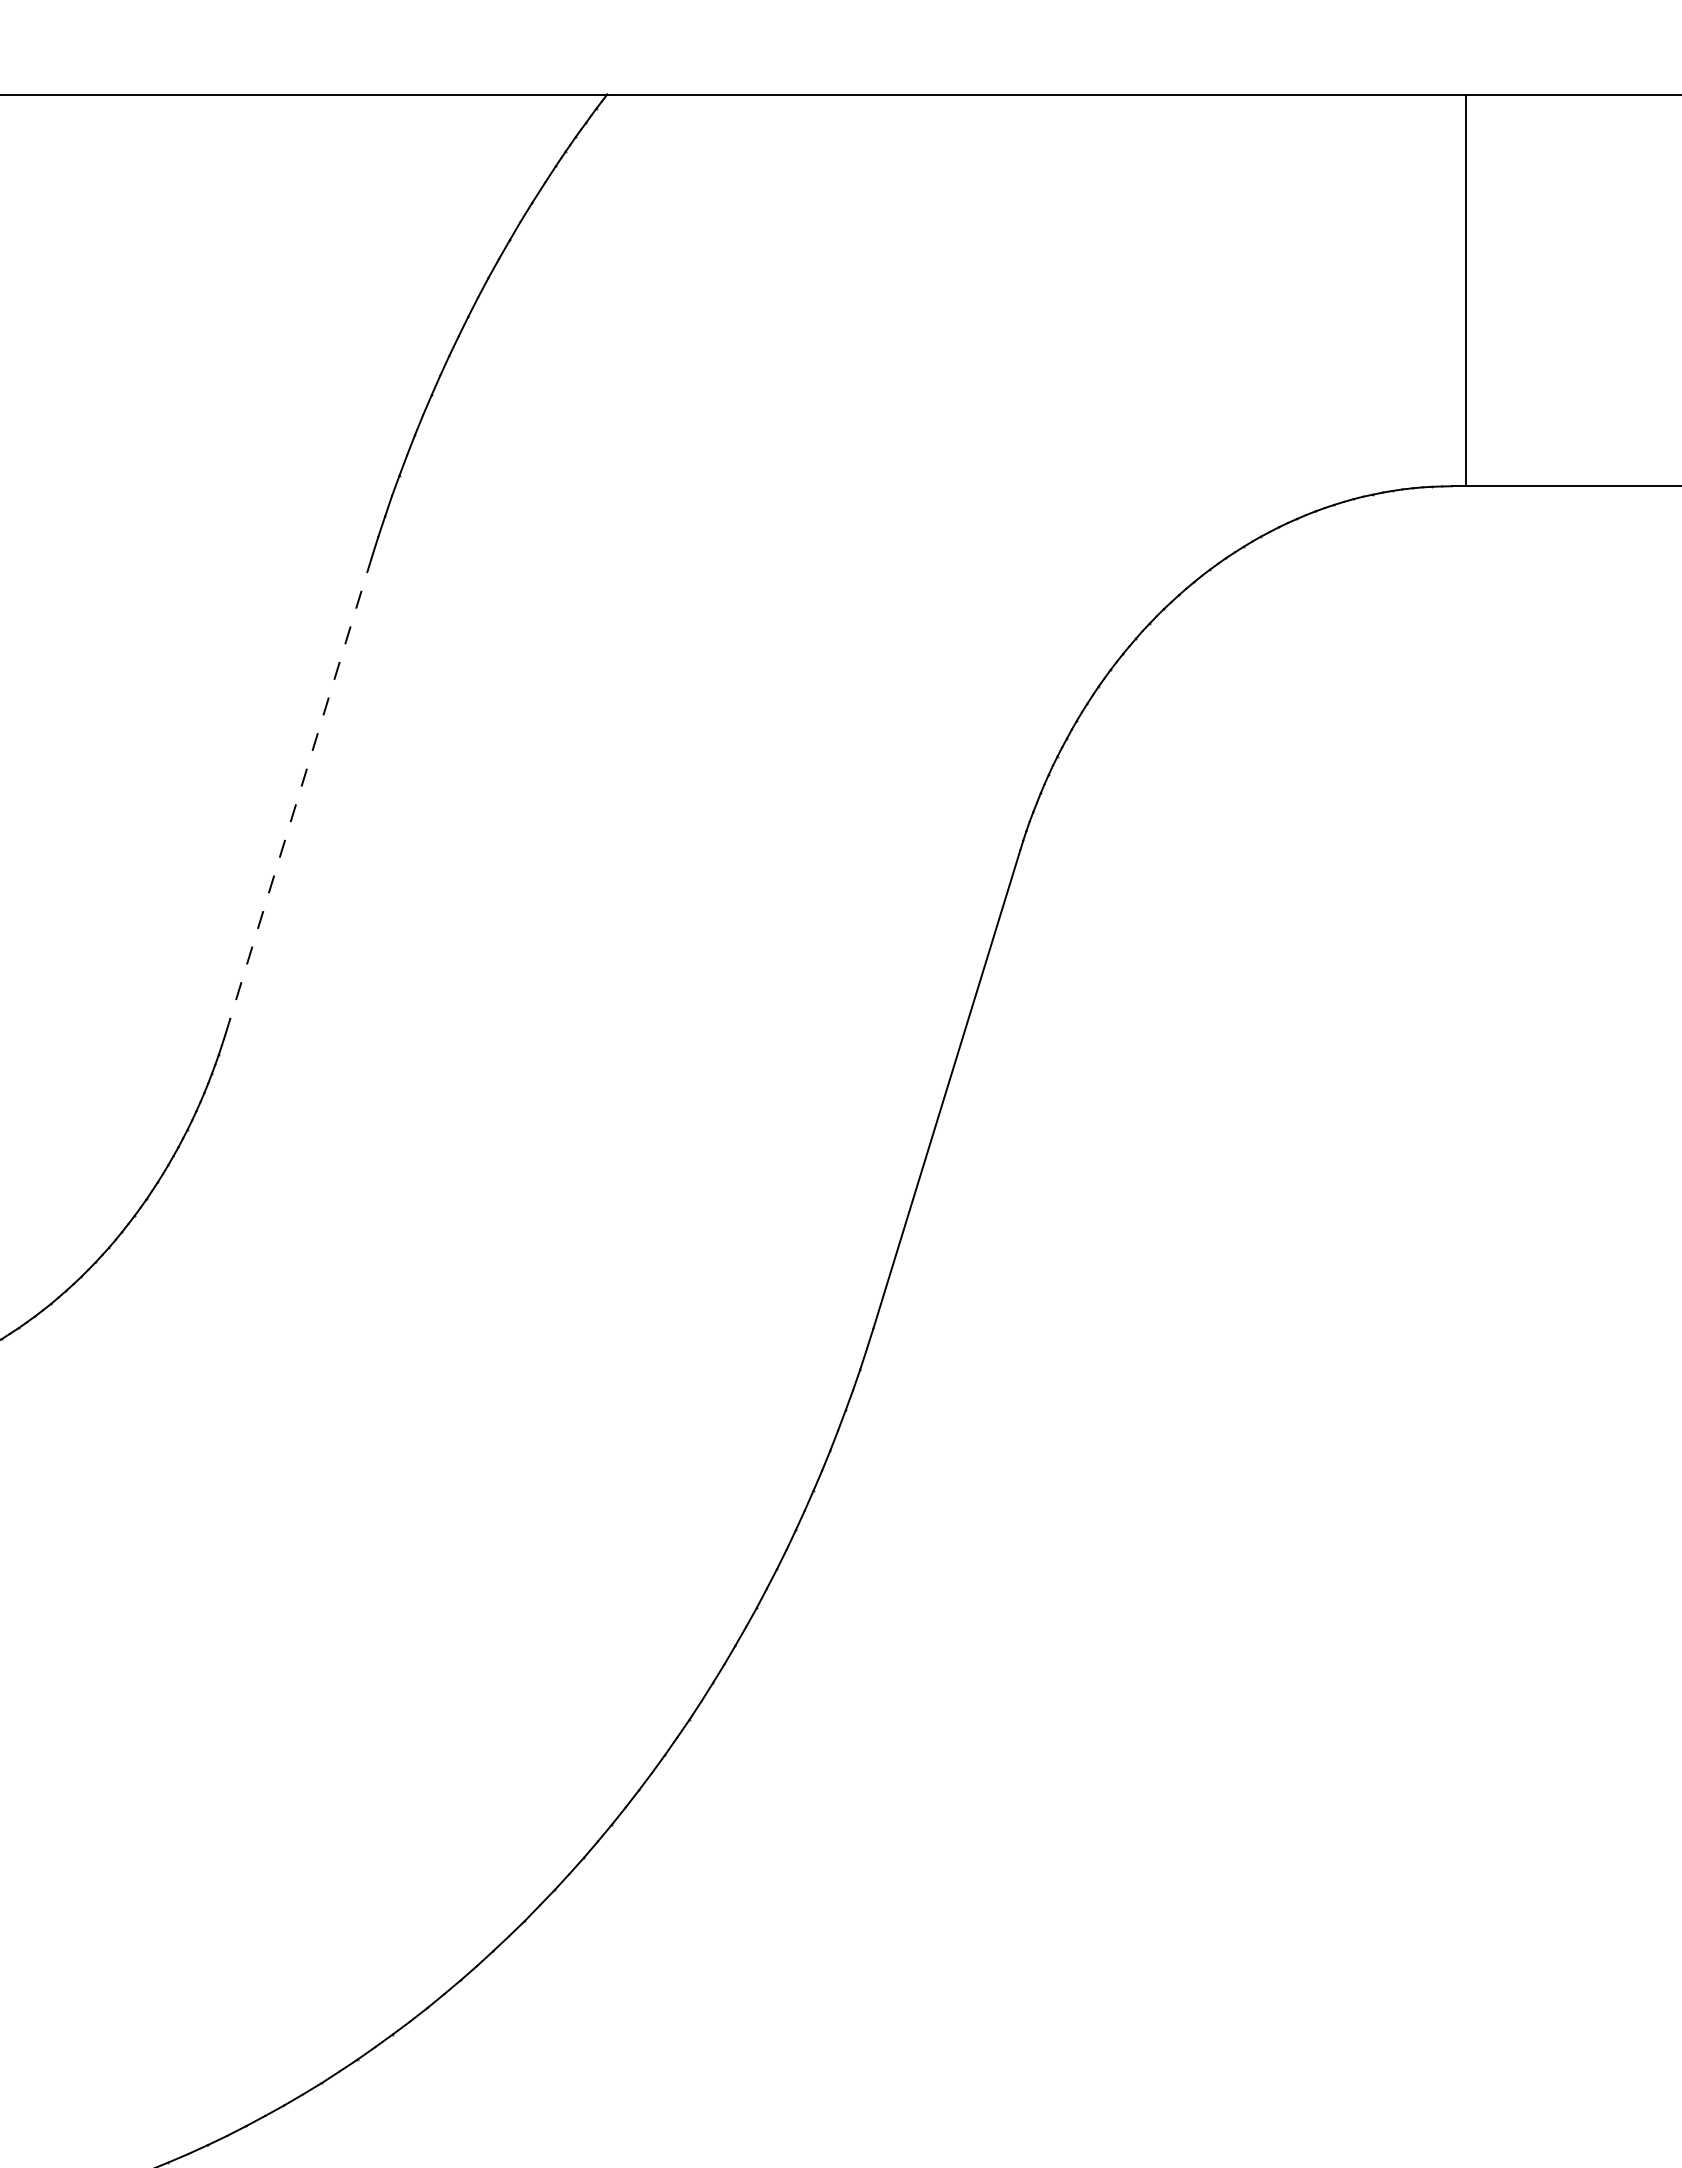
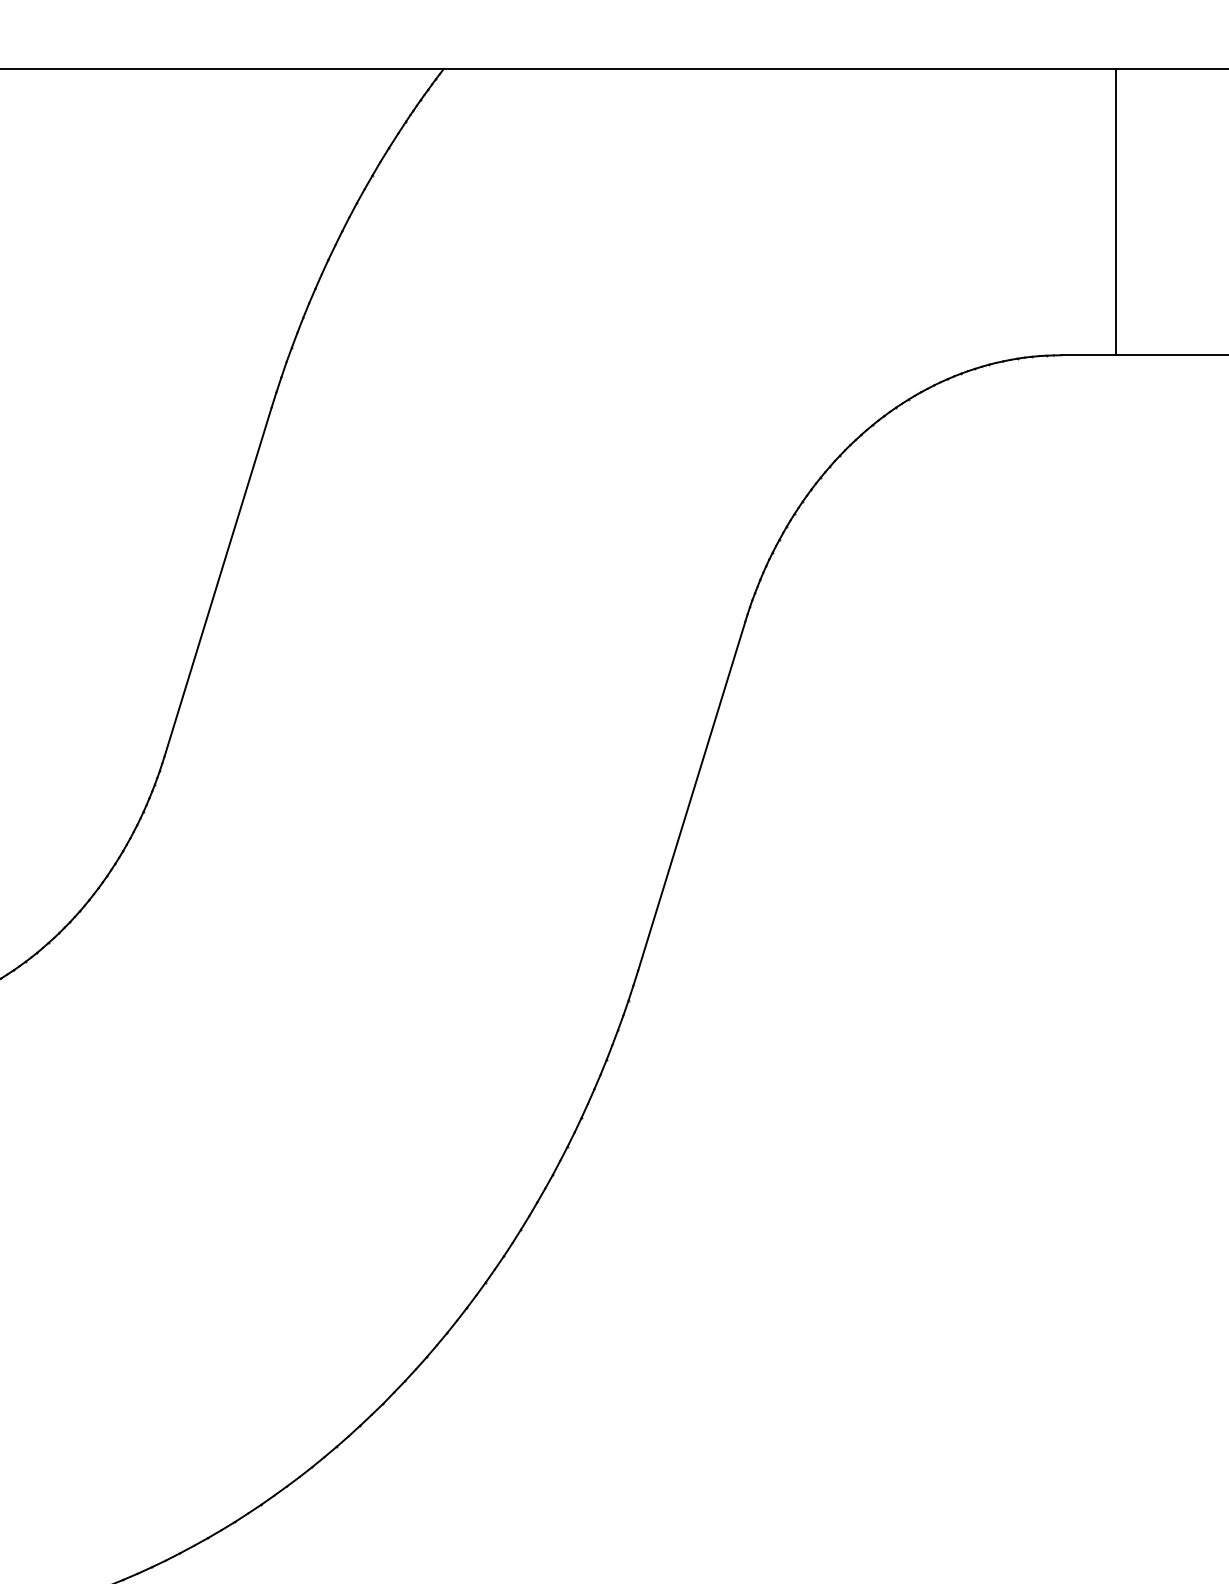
line: (1465, 290) -> (1116, 212), moved
line: (298, 796) -> (218, 581), dashed -> solid

